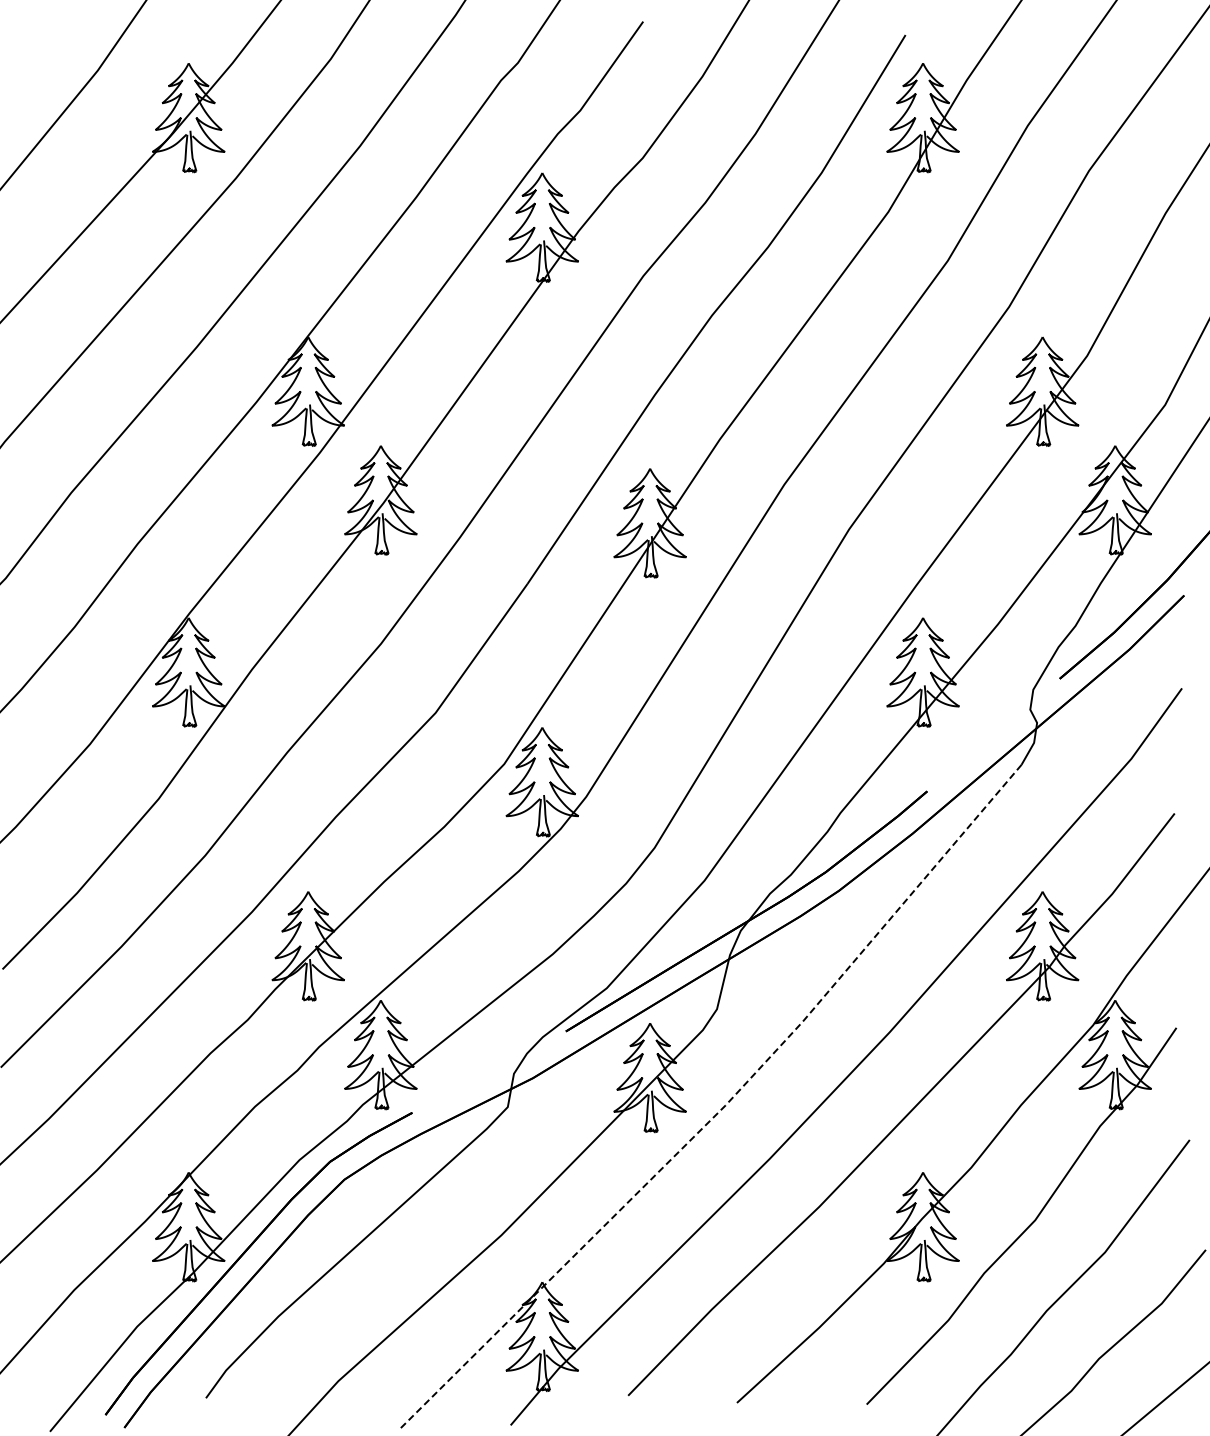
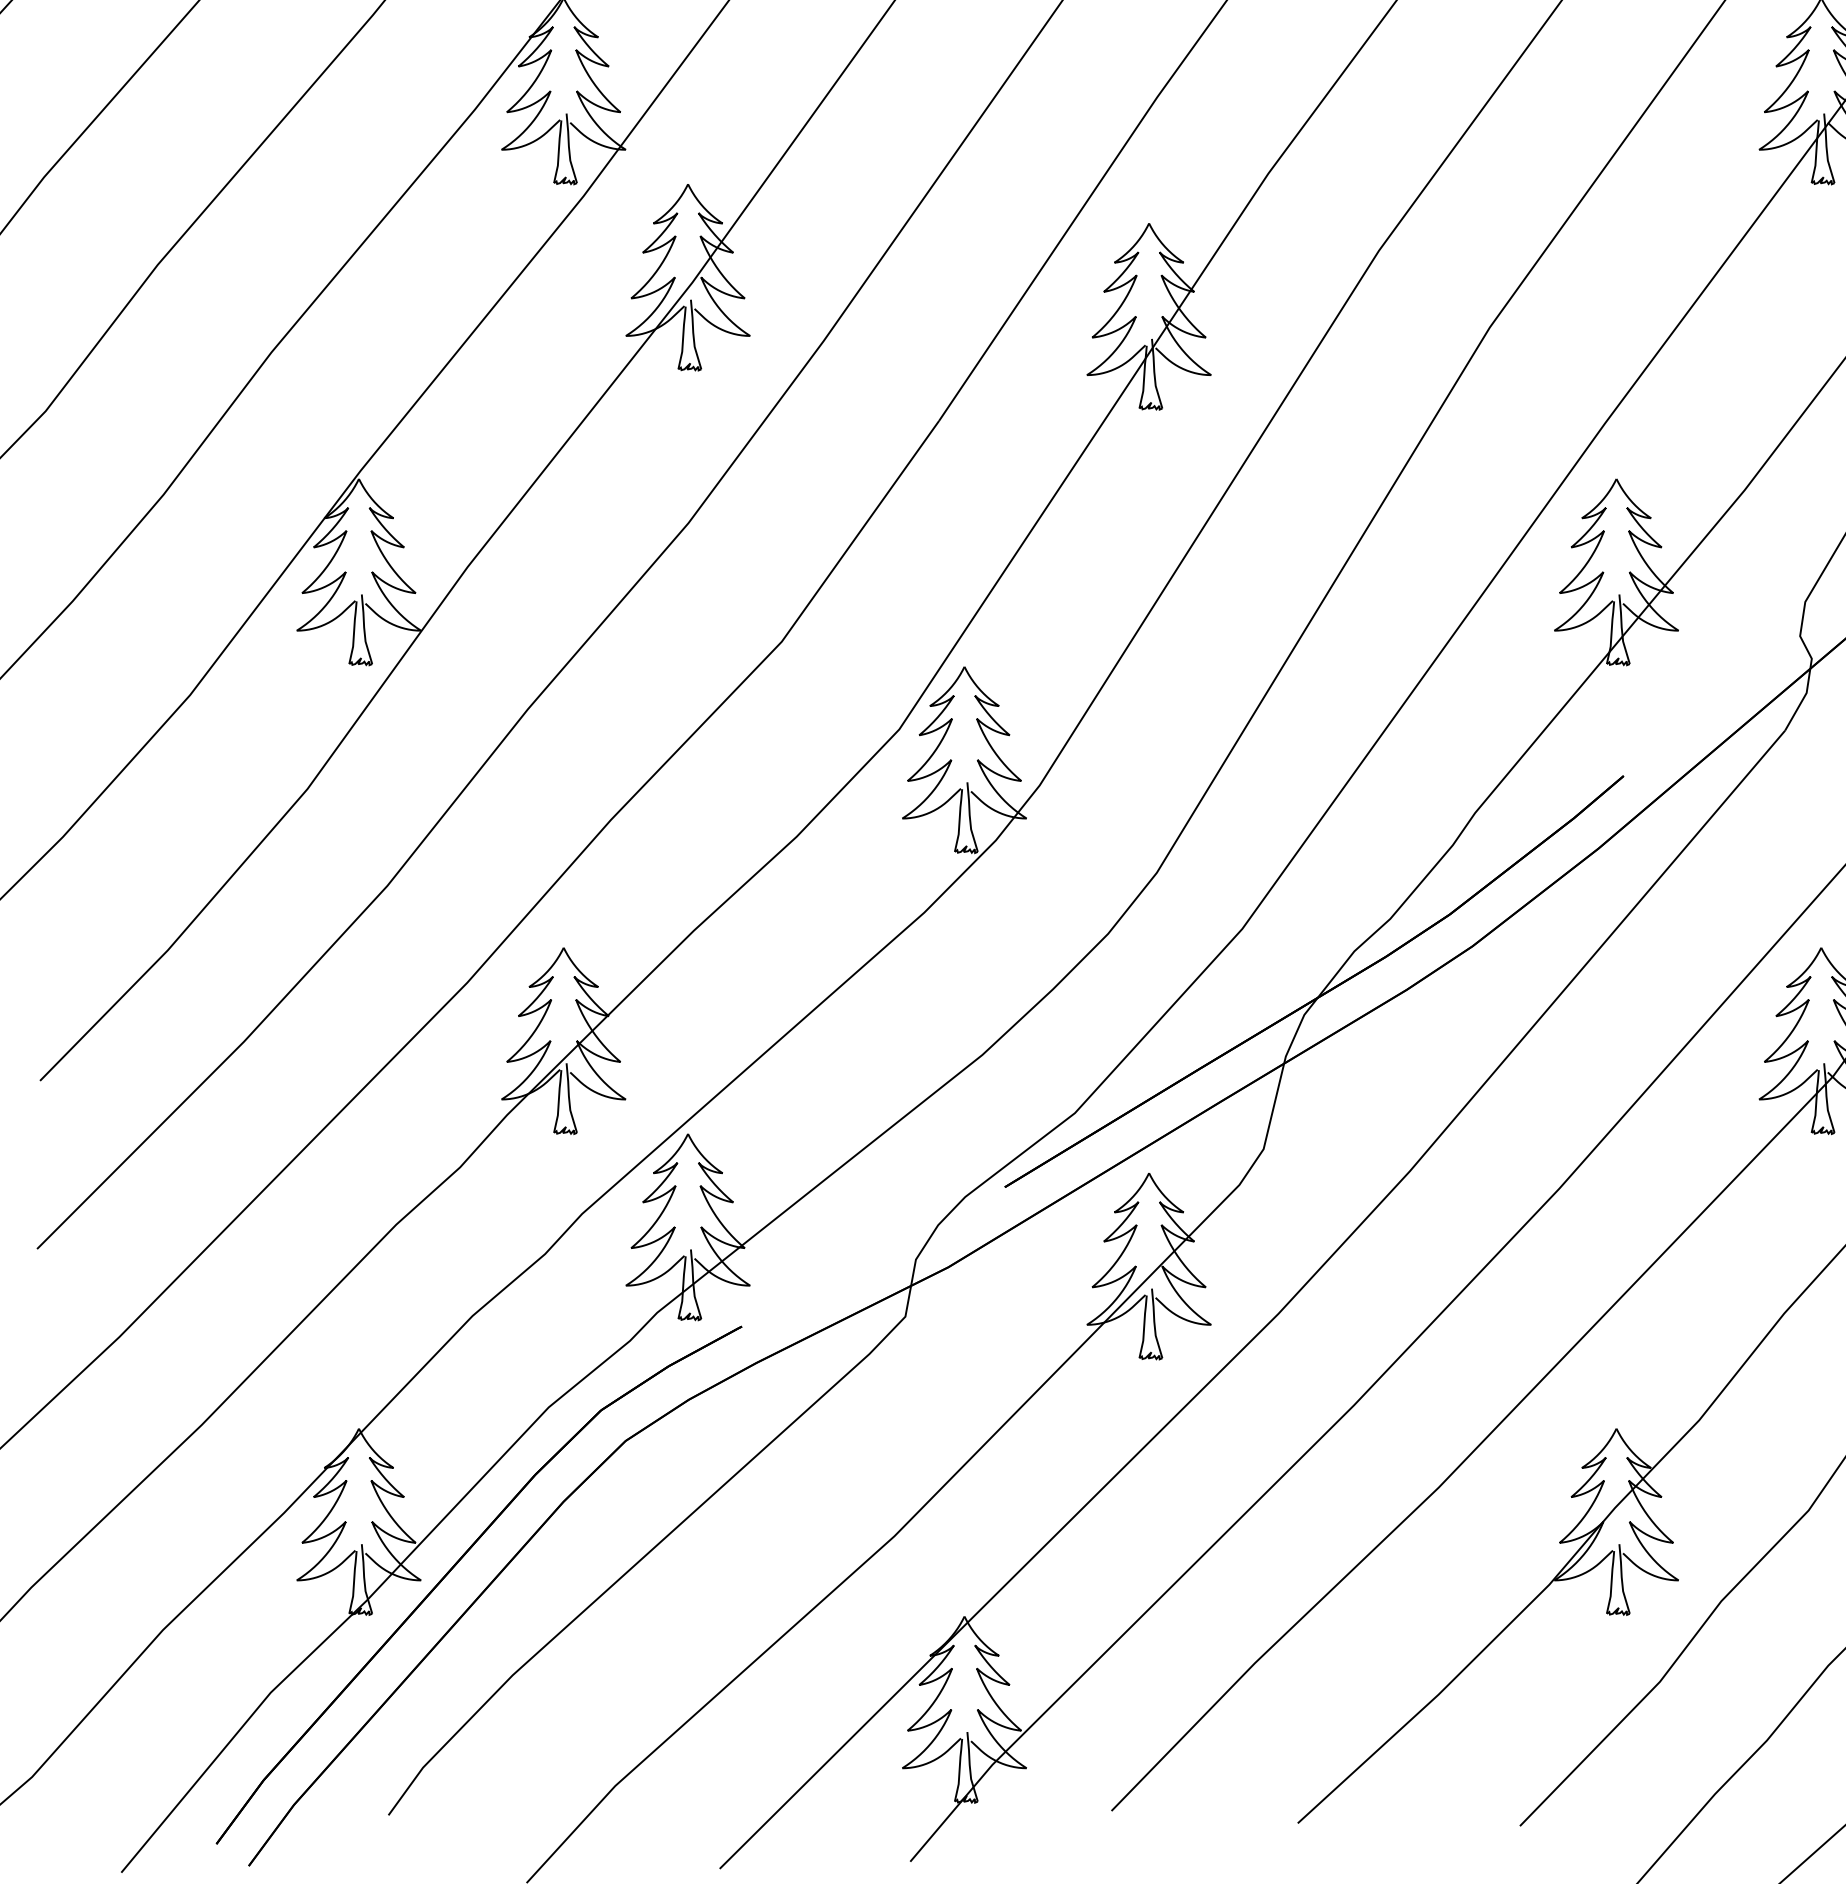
line: (723, 1107) -> (1274, 1317), dashed -> solid

